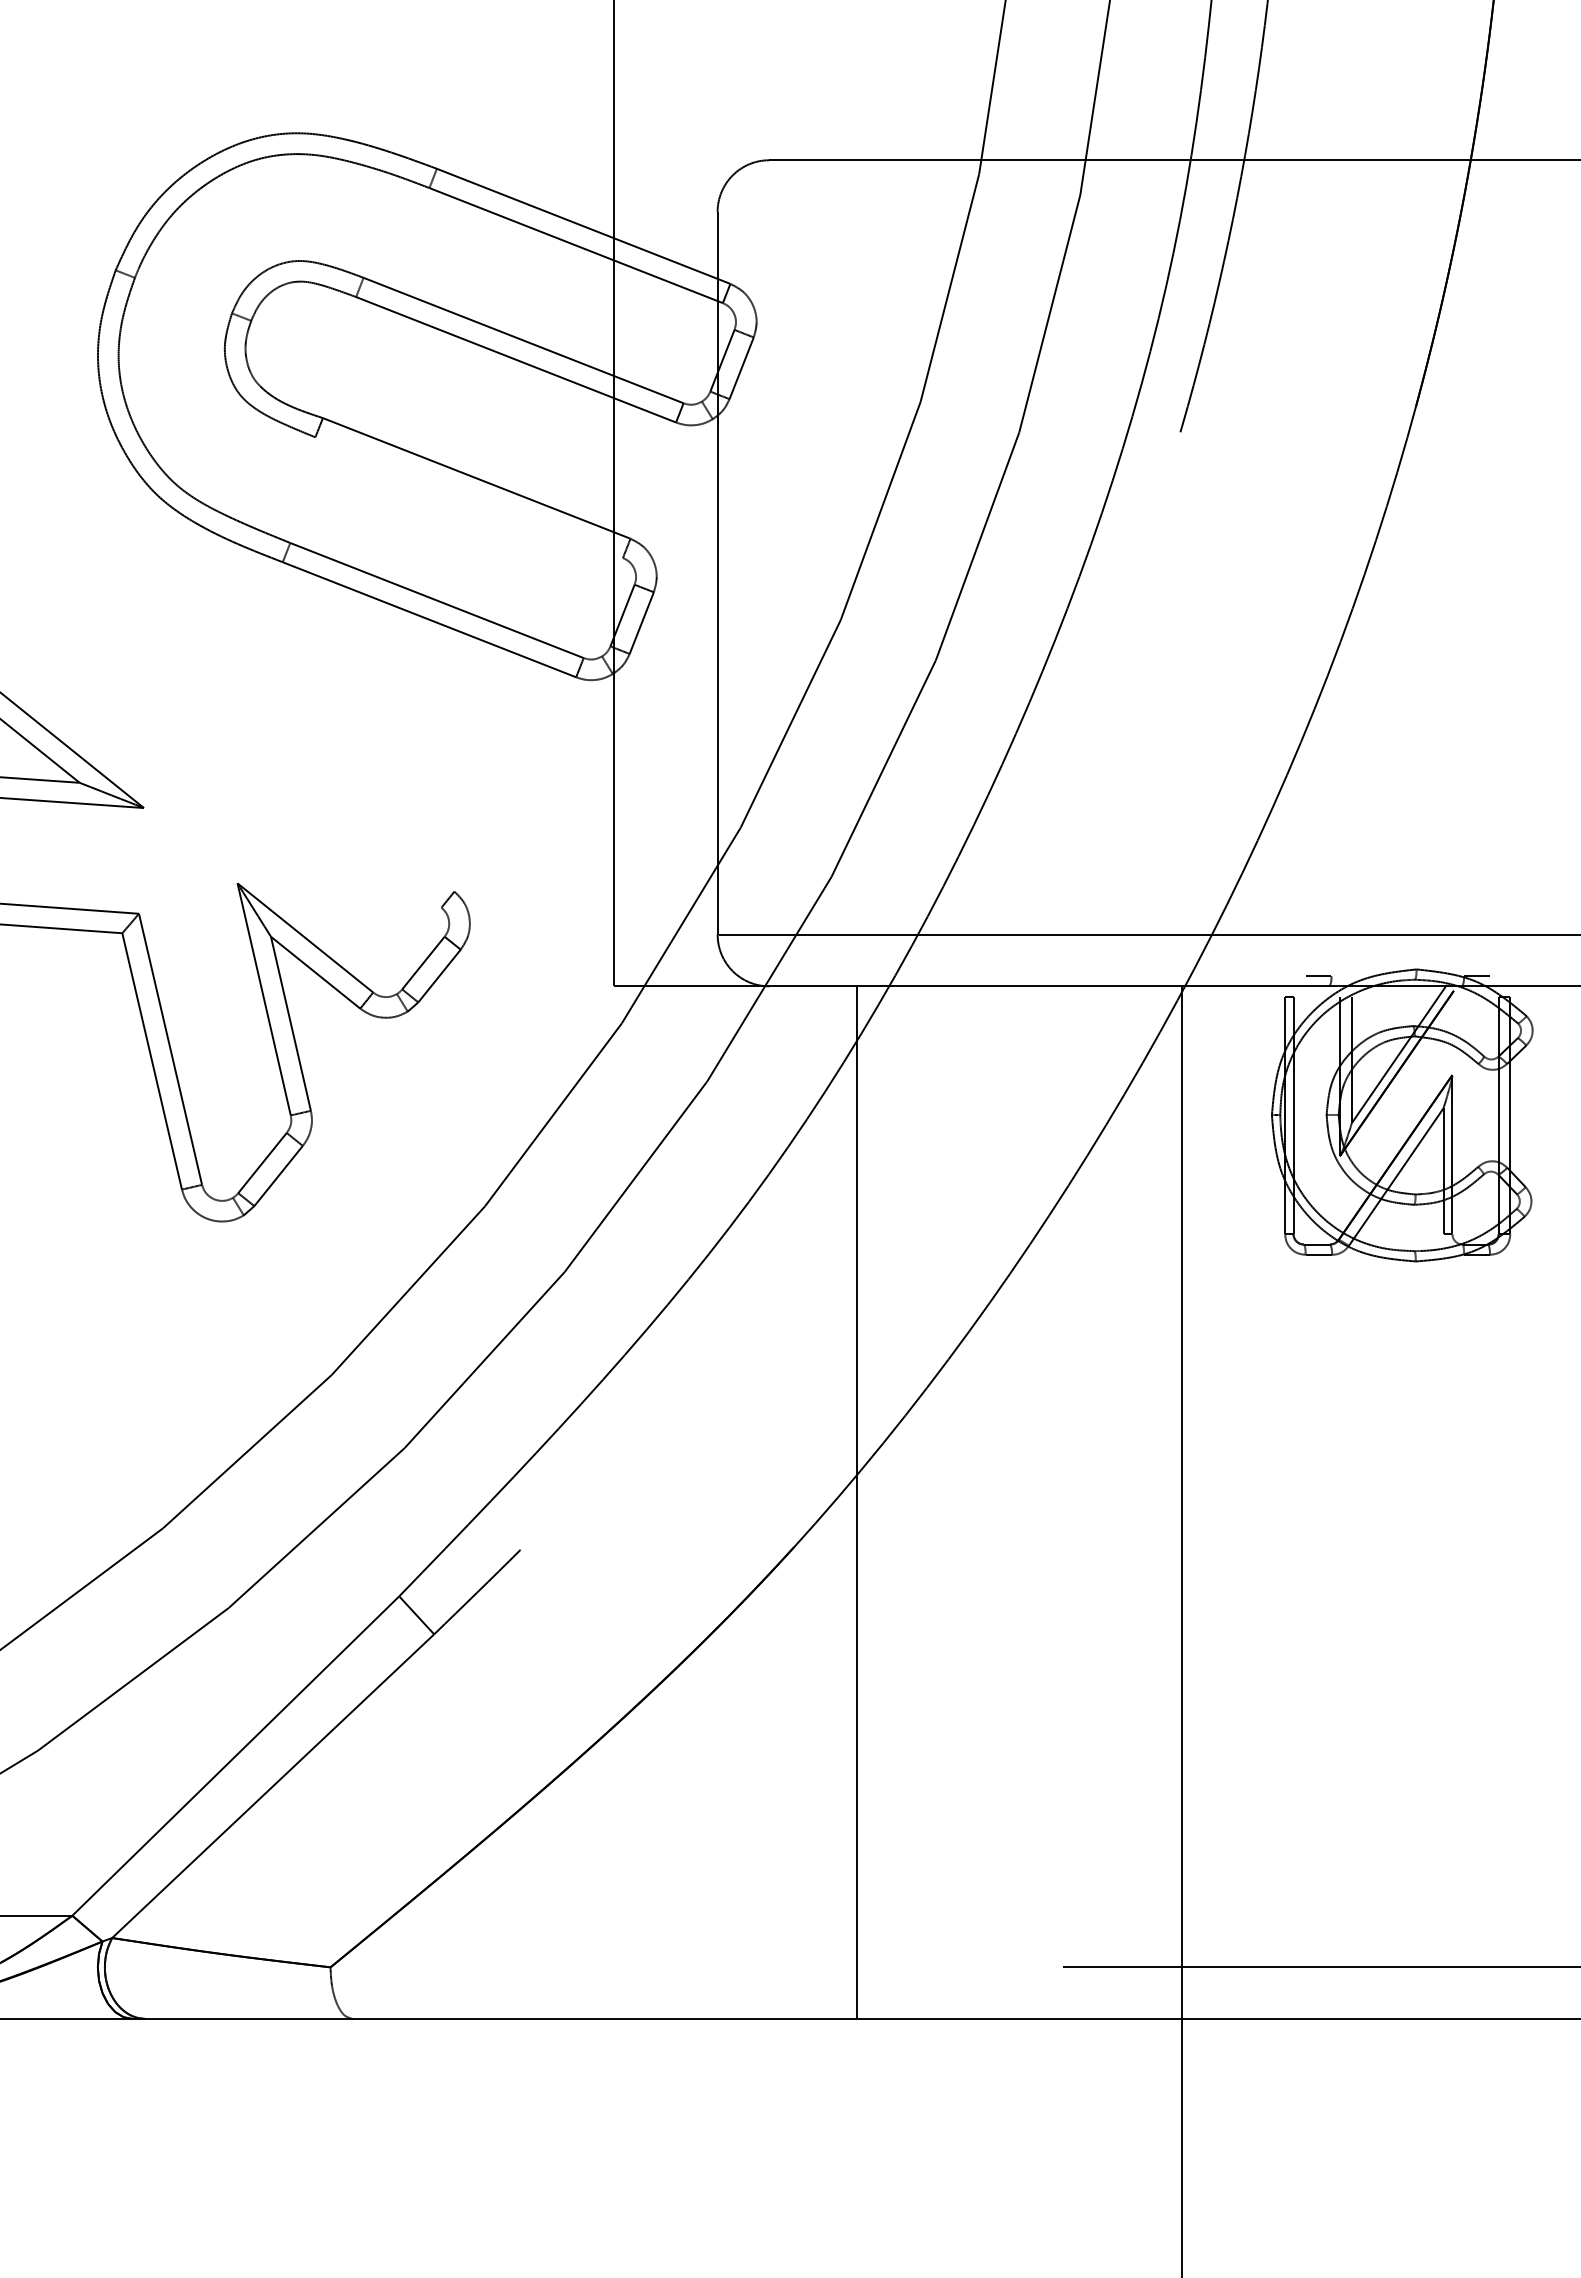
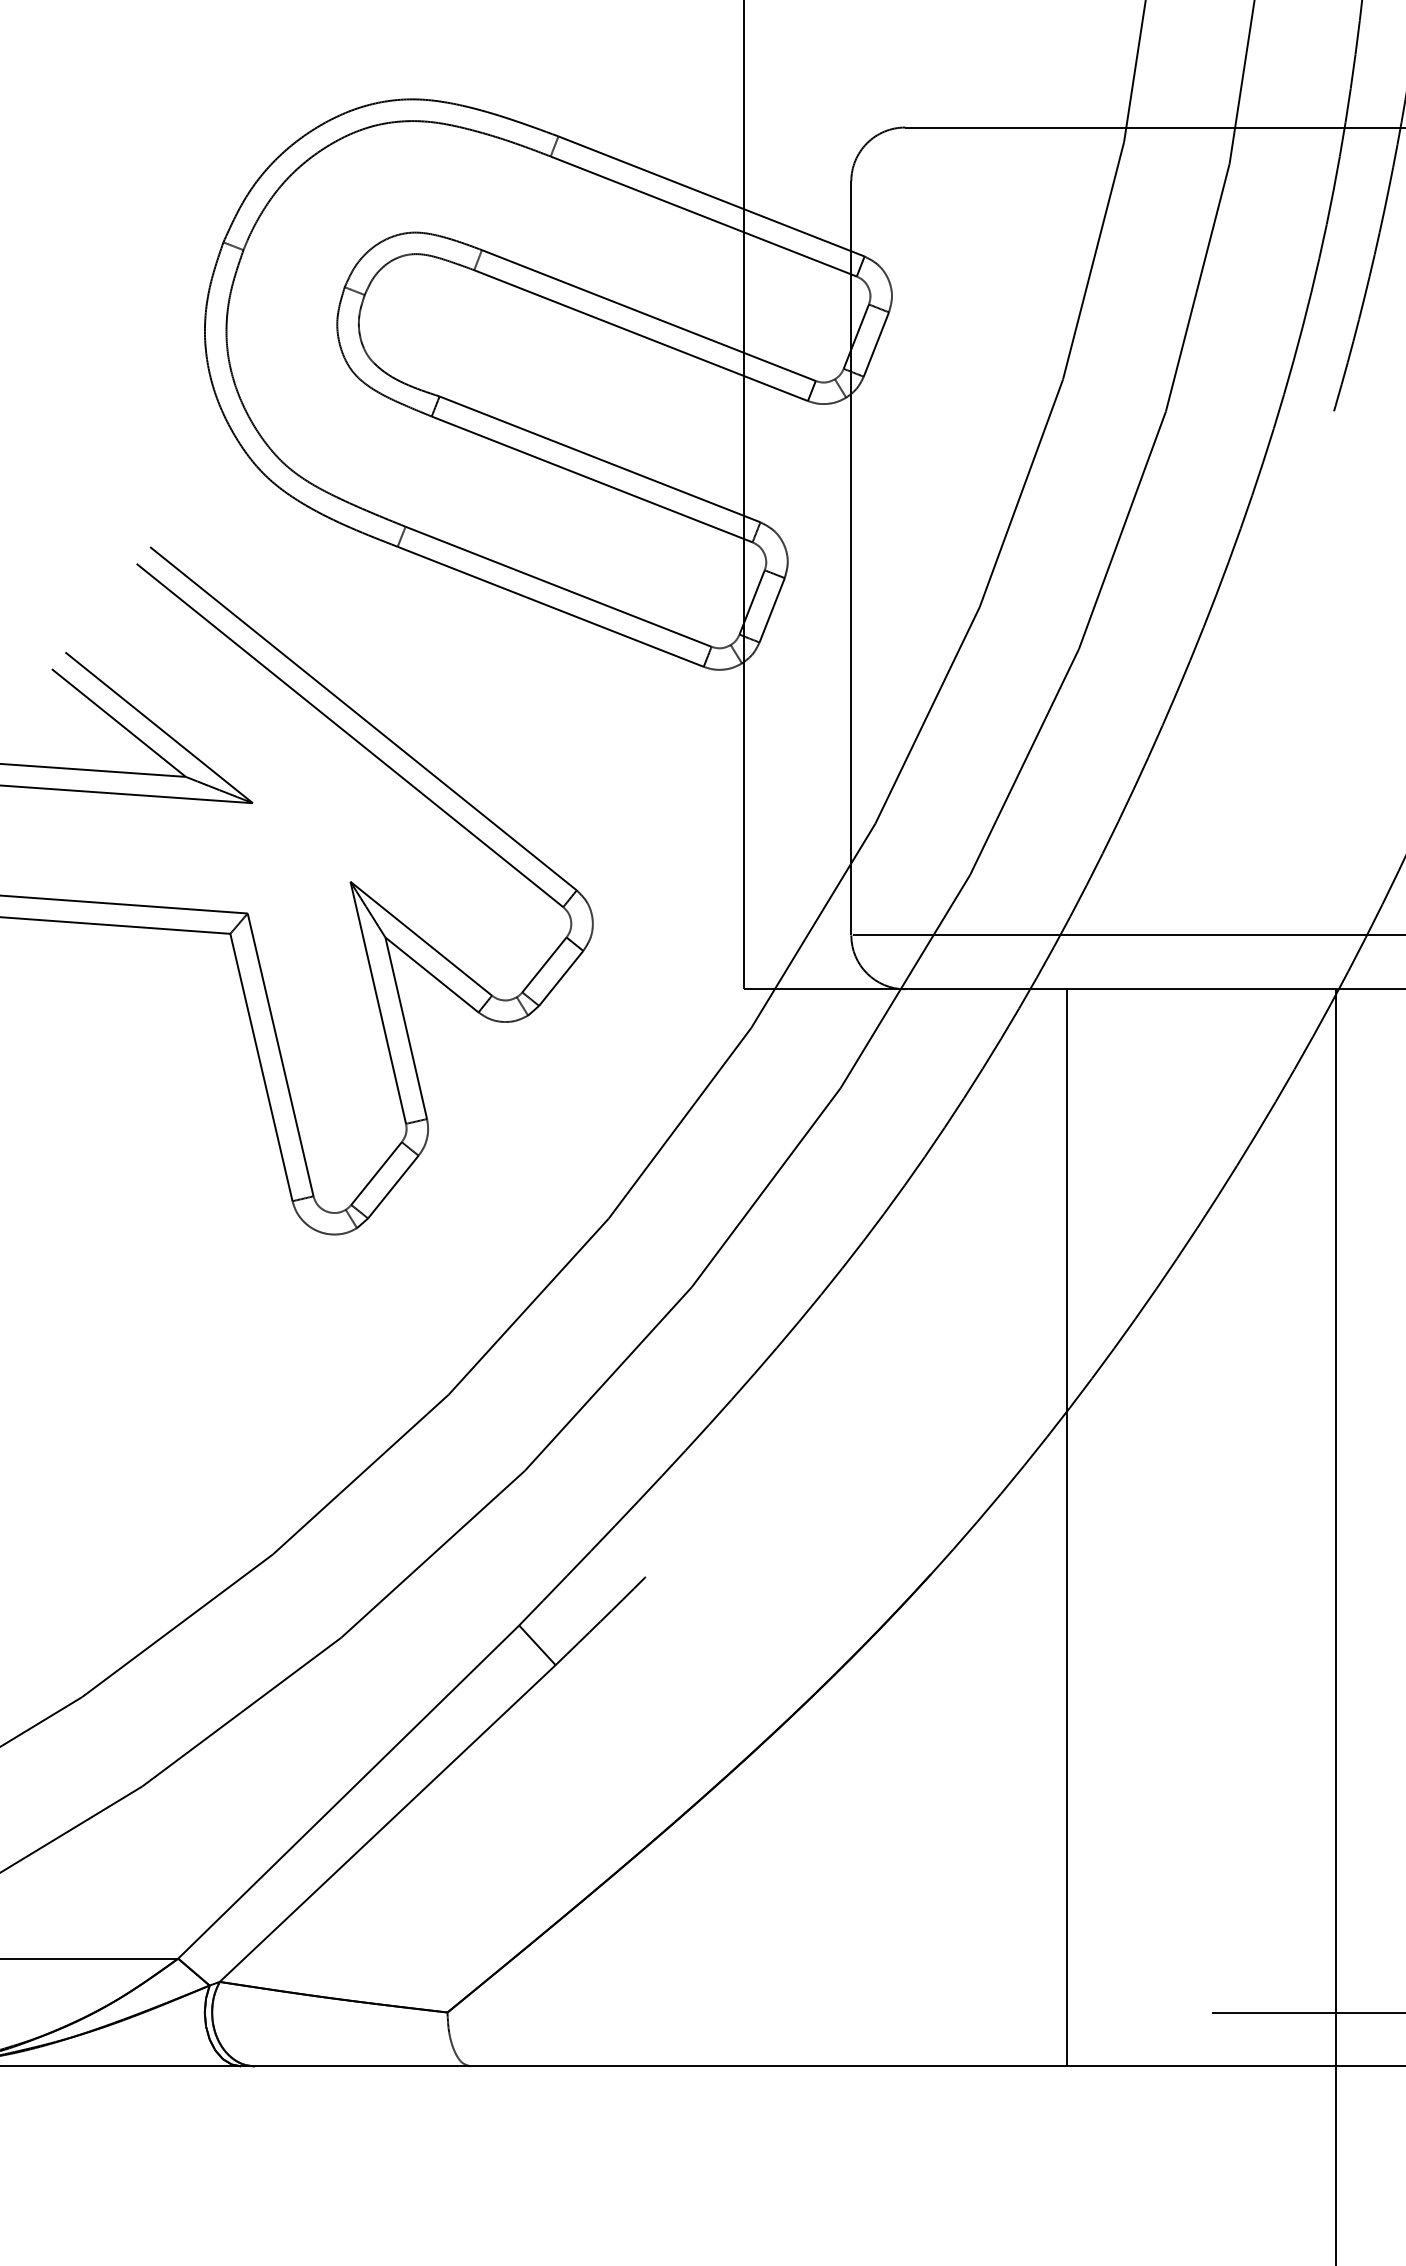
line: (468, 497) -> (591, 479), added
line: (249, 726) -> (362, 718), added
line: (236, 742) -> (349, 734), added
line: (857, 1502) -> (1067, 1527), moved

